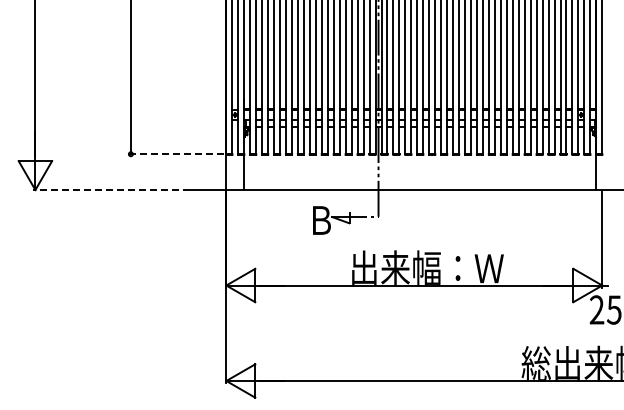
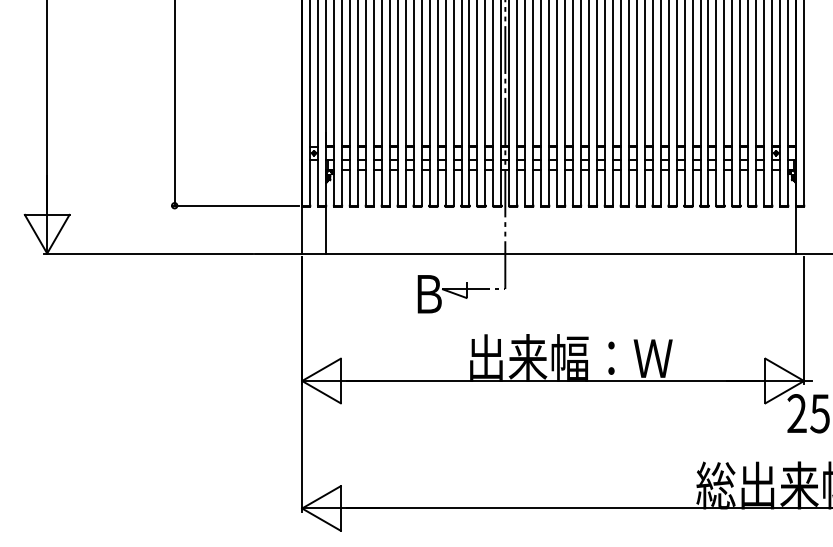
line: (176, 154) -> (235, 206), dashed -> solid
line: (110, 190) -> (147, 254), dashed -> solid

